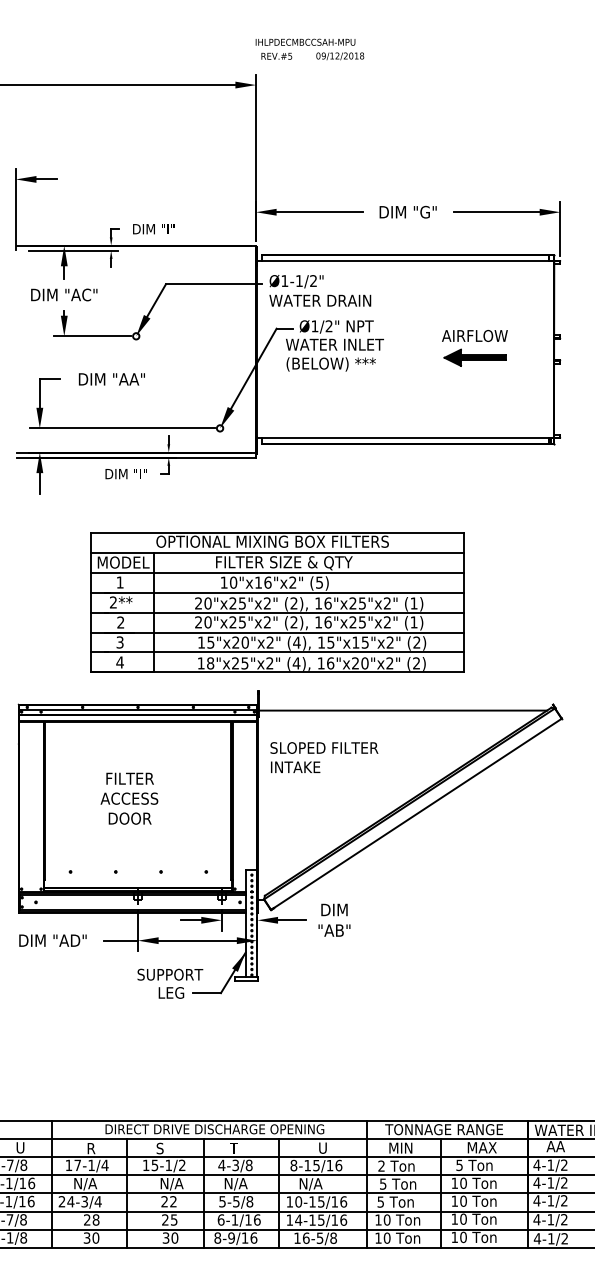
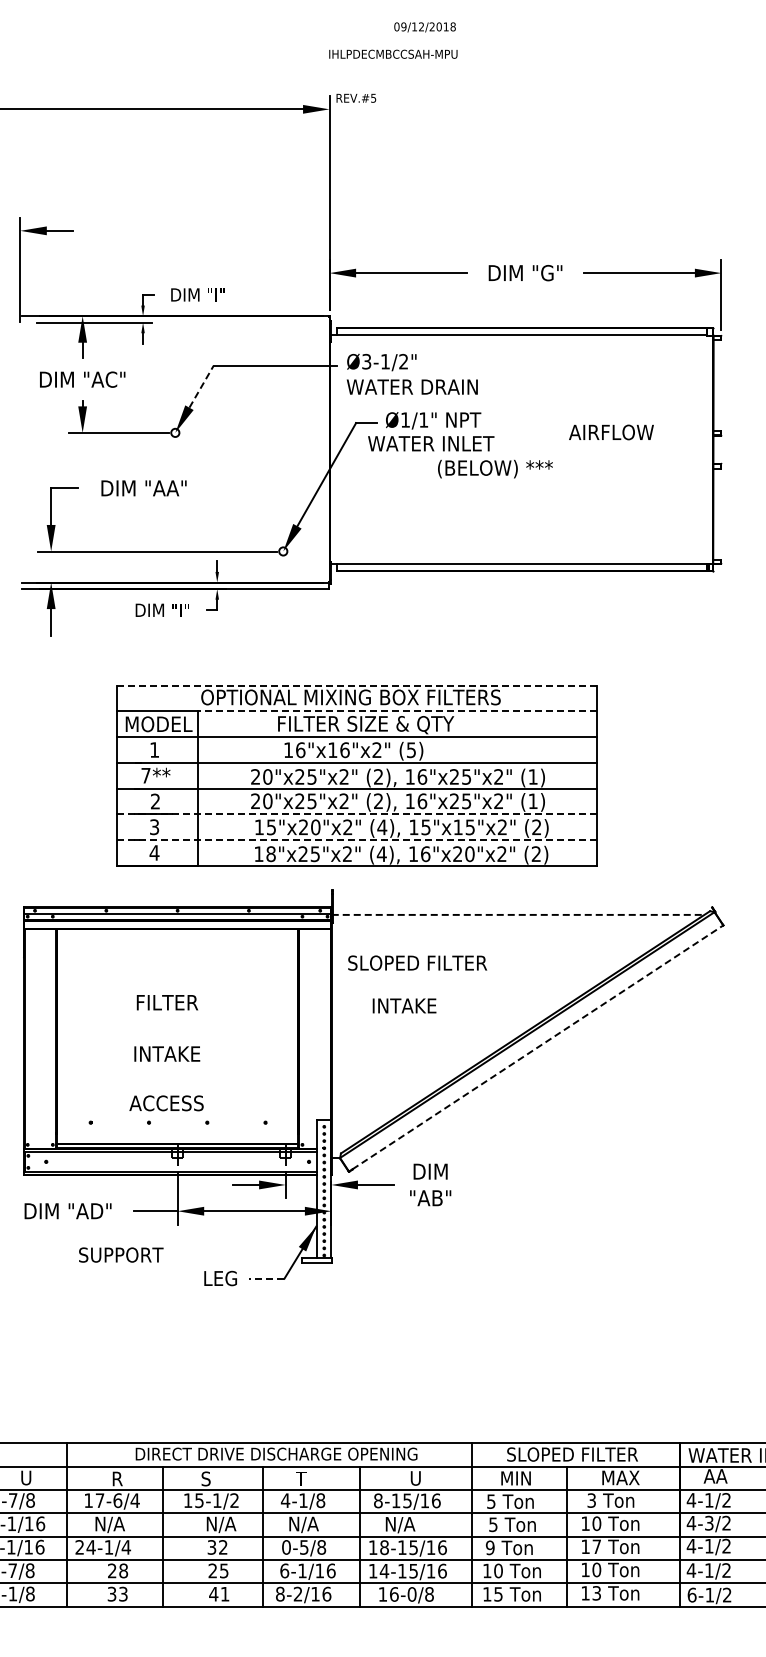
text: (276, 55) -> (356, 97), moved
text: (339, 56) -> (424, 27), moved
text: (284, 280) -> (366, 361), Ø1-1/2" -> Ø3-1/2"
line: (156, 300) -> (201, 386), solid -> dashed
text: (328, 325) -> (423, 419), Ø1/2" -> Ø1/1"
part: (474, 357) -> (611, 460), removed
text: (331, 363) -> (495, 468), moved
line: (277, 532) -> (357, 685), solid -> dashed
line: (308, 552) -> (397, 711), solid -> dashed
text: (233, 582) -> (300, 749), 10"x16"x2" -> 16"x16"x2"
text: (113, 602) -> (145, 775), 2** -> 7**
line: (276, 632) -> (356, 814), solid -> dashed
line: (276, 652) -> (356, 840), solid -> dashed
line: (402, 710) -> (518, 914), solid -> dashed
text: (295, 766) -> (404, 1005), moved
text: (129, 798) -> (166, 1103), moved
line: (417, 813) -> (537, 1047), solid -> dashed
text: (130, 818) -> (167, 1053), DOOR -> INTAKE
text: (170, 974) -> (121, 1254), moved
line: (207, 992) -> (266, 1278), solid -> dashed
text: (443, 1129) -> (571, 1454), TONNAGE RANGE -> SLOPED FILTER
text: (459, 1164) -> (591, 1499), 5 -> 3
text: (91, 1165) -> (117, 1500), 17-1/4 -> 17-6/4
text: (235, 1165) -> (303, 1500), 4-3/8 -> 4-1/8
text: (381, 1166) -> (491, 1501), 2 -> 5
text: (551, 1182) -> (709, 1522), 4-1/2 -> 4-3/2
text: (84, 1201) -> (108, 1547), 24-3/4 -> 24-1/4
text: (164, 1201) -> (211, 1547), 22 -> 32
text: (222, 1201) -> (286, 1547), 5-5/8 -> 0-5/8
text: (298, 1201) -> (384, 1547), 10-15/16 -> 18-15/16
text: (380, 1201) -> (489, 1547), 5 -> 9
text: (463, 1201) -> (596, 1546), 10 -> 17
text: (95, 1237) -> (123, 1593), 30 -> 33
text: (170, 1237) -> (219, 1593), 30 -> 41
text: (231, 1237) -> (297, 1593), 8-9/16 -> 8-2/16
text: (463, 1237) -> (596, 1593), 10 -> 13
text: (319, 1238) -> (411, 1594), 16-5/8 -> 16-0/8
text: (387, 1238) -> (498, 1594), 10 -> 15
text: (537, 1238) -> (691, 1594), 4-1/2 -> 6-1/2

